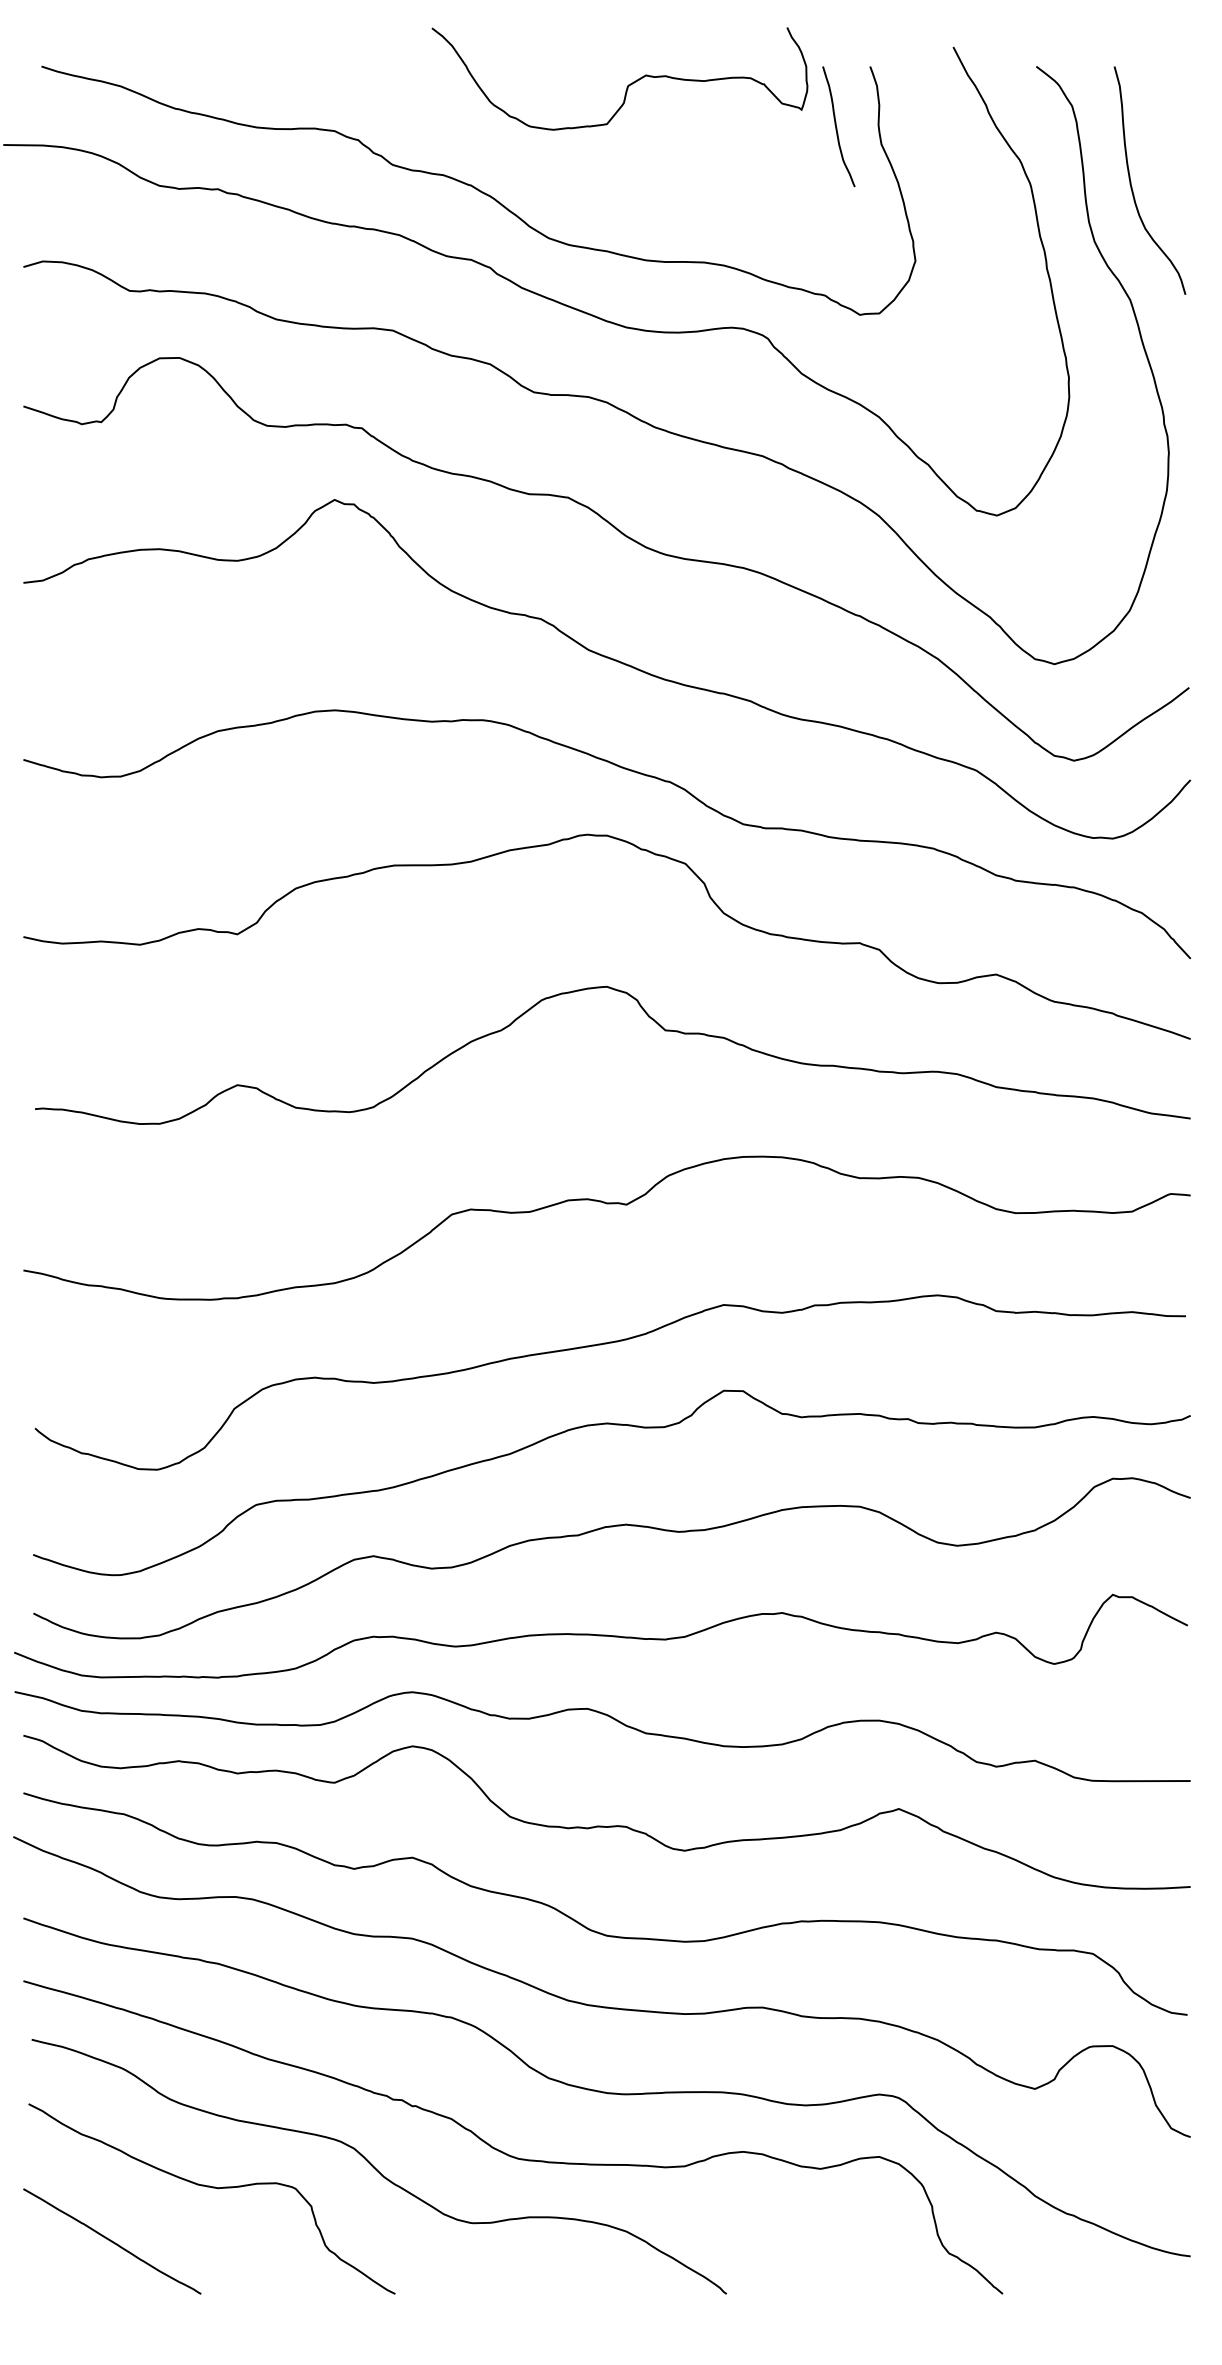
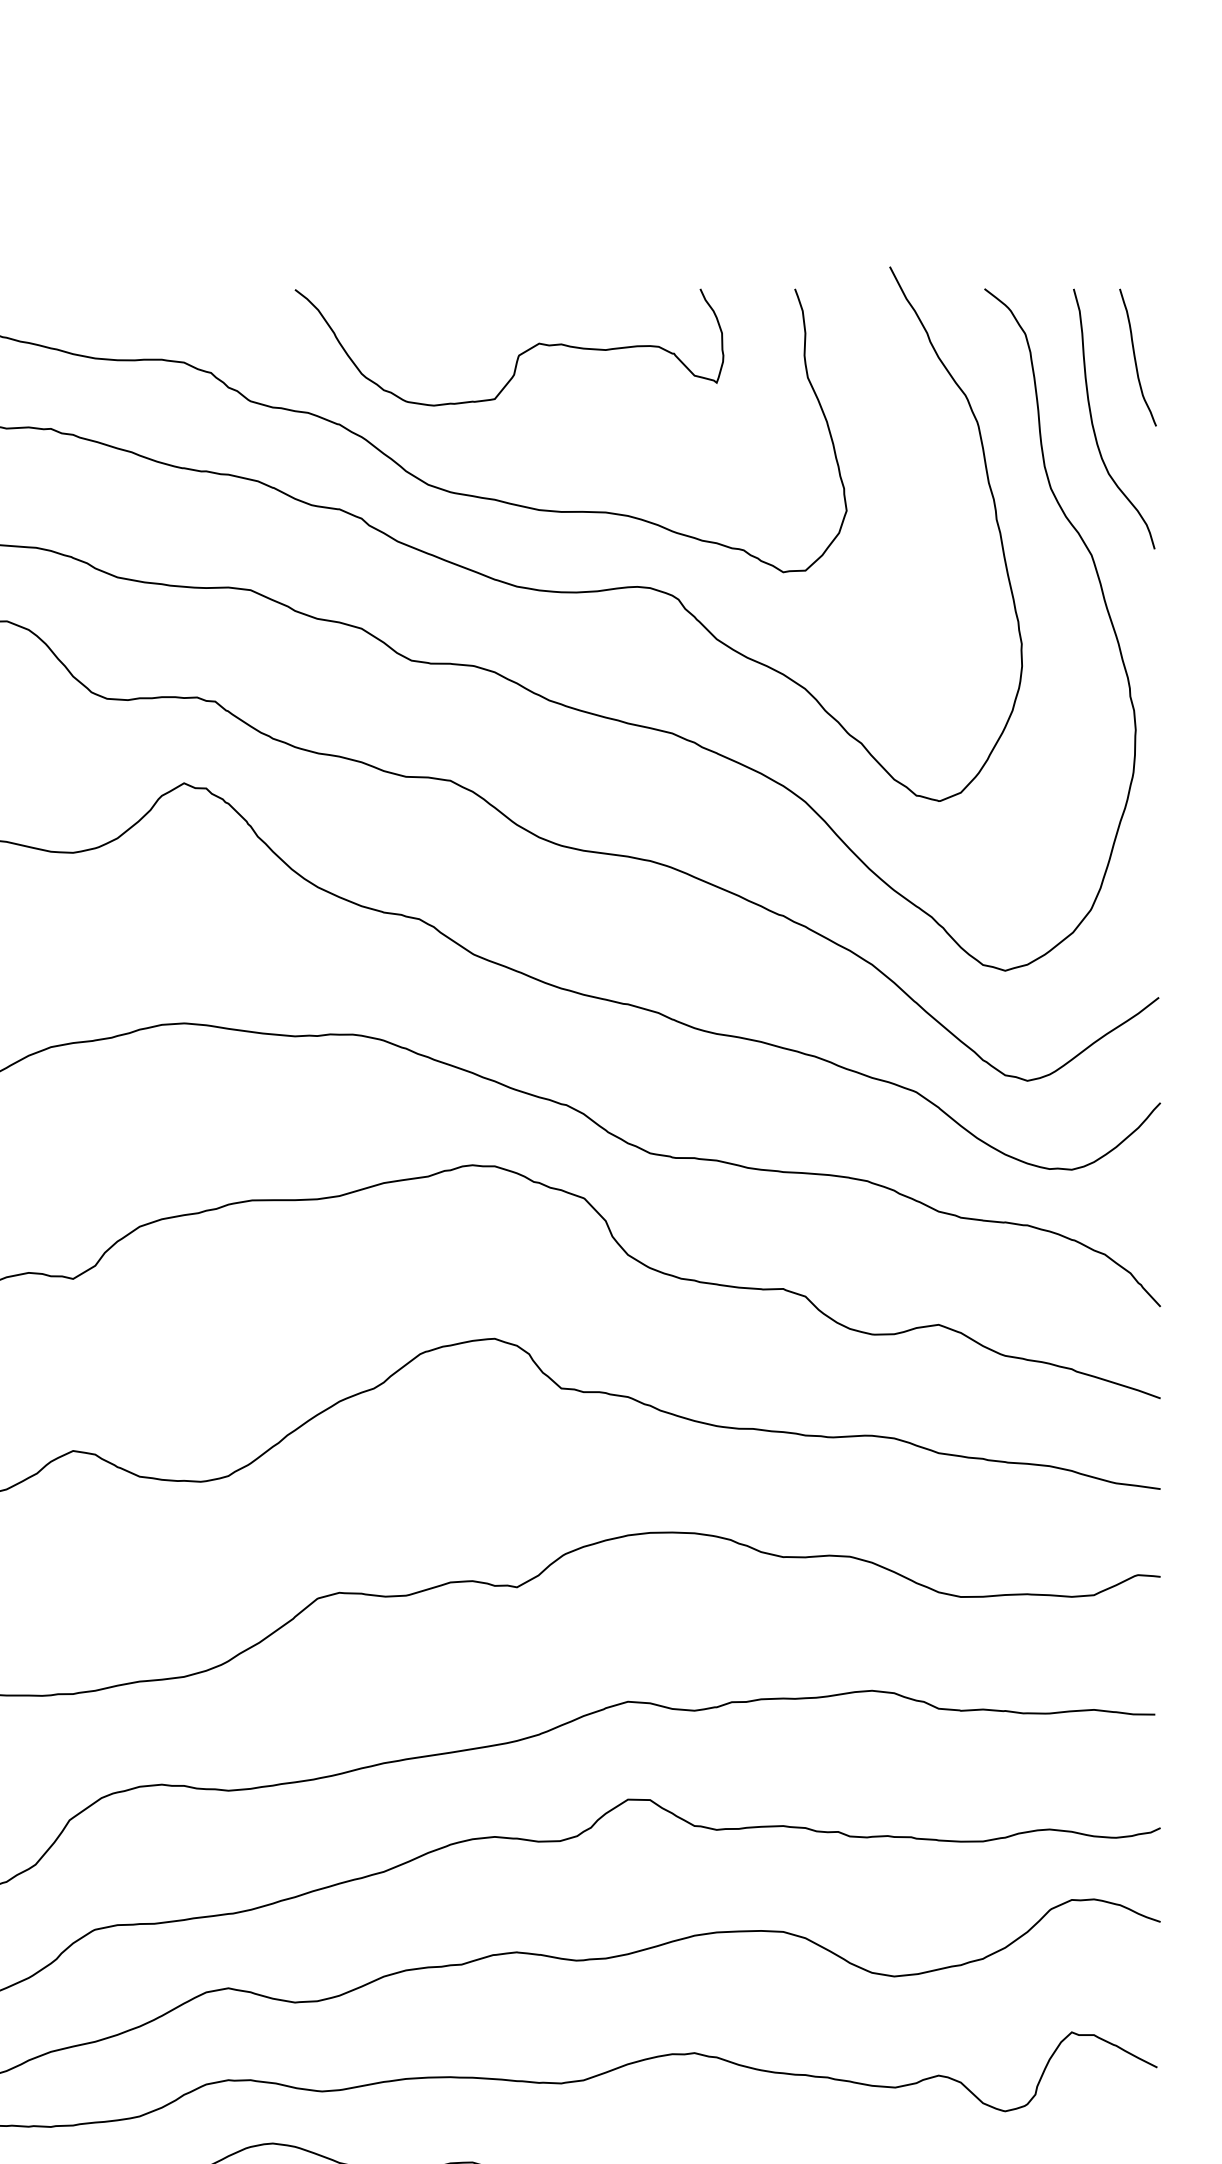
curve: (627, 85) -> (518, 355), moved
curve: (837, 127) -> (1136, 358), moved

